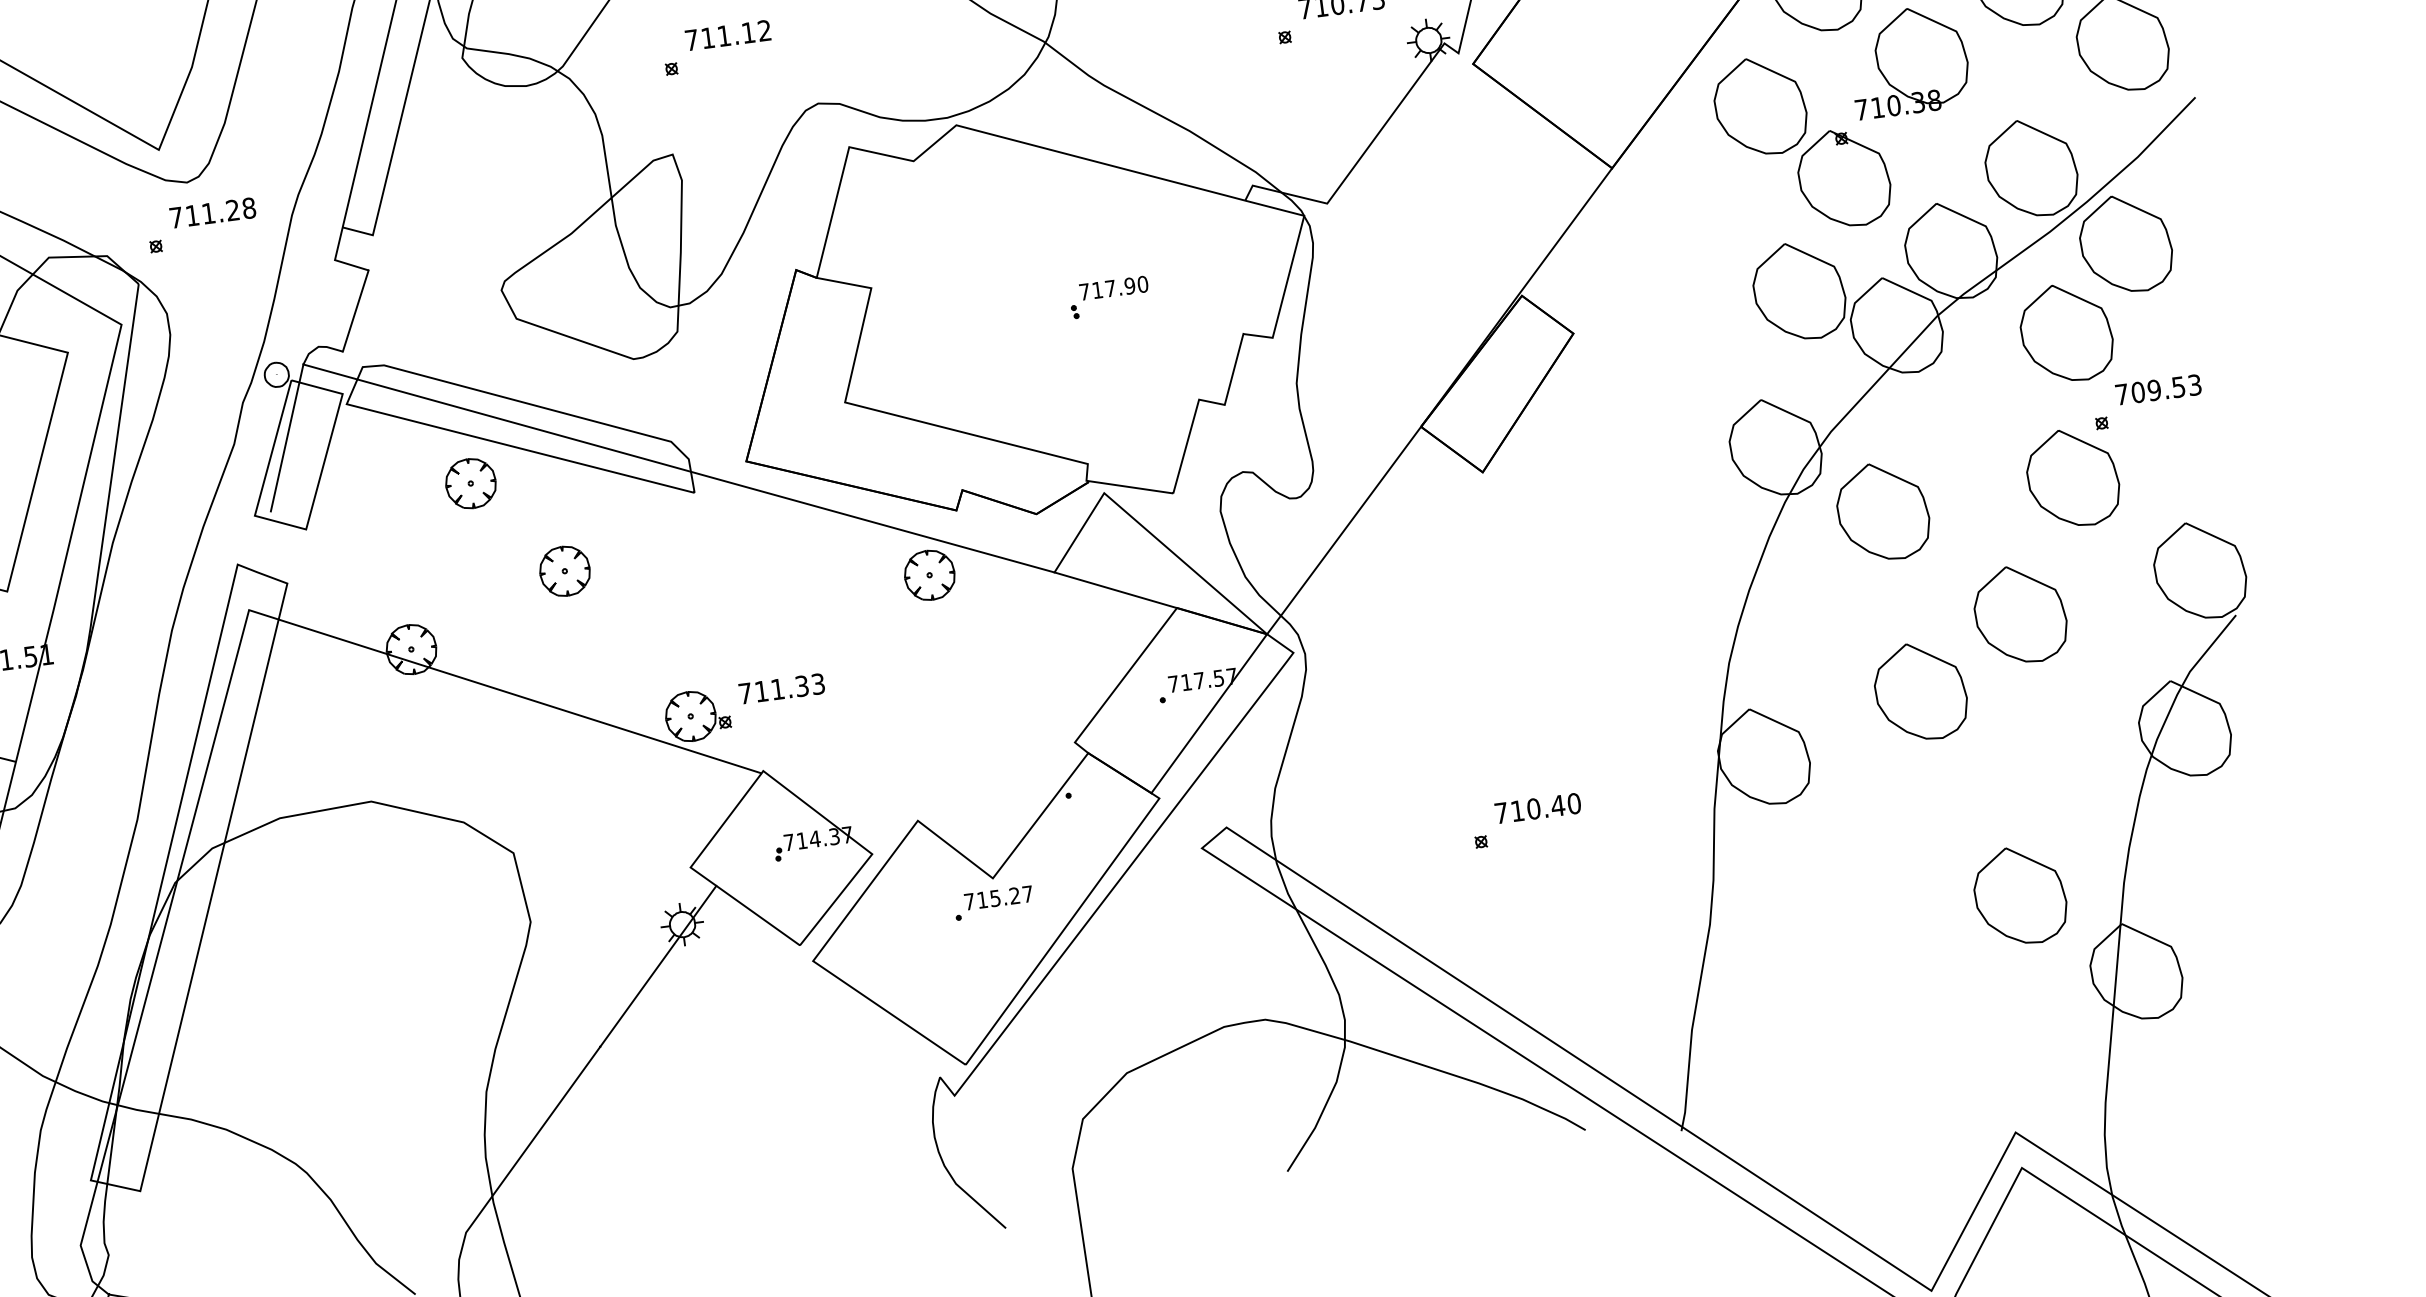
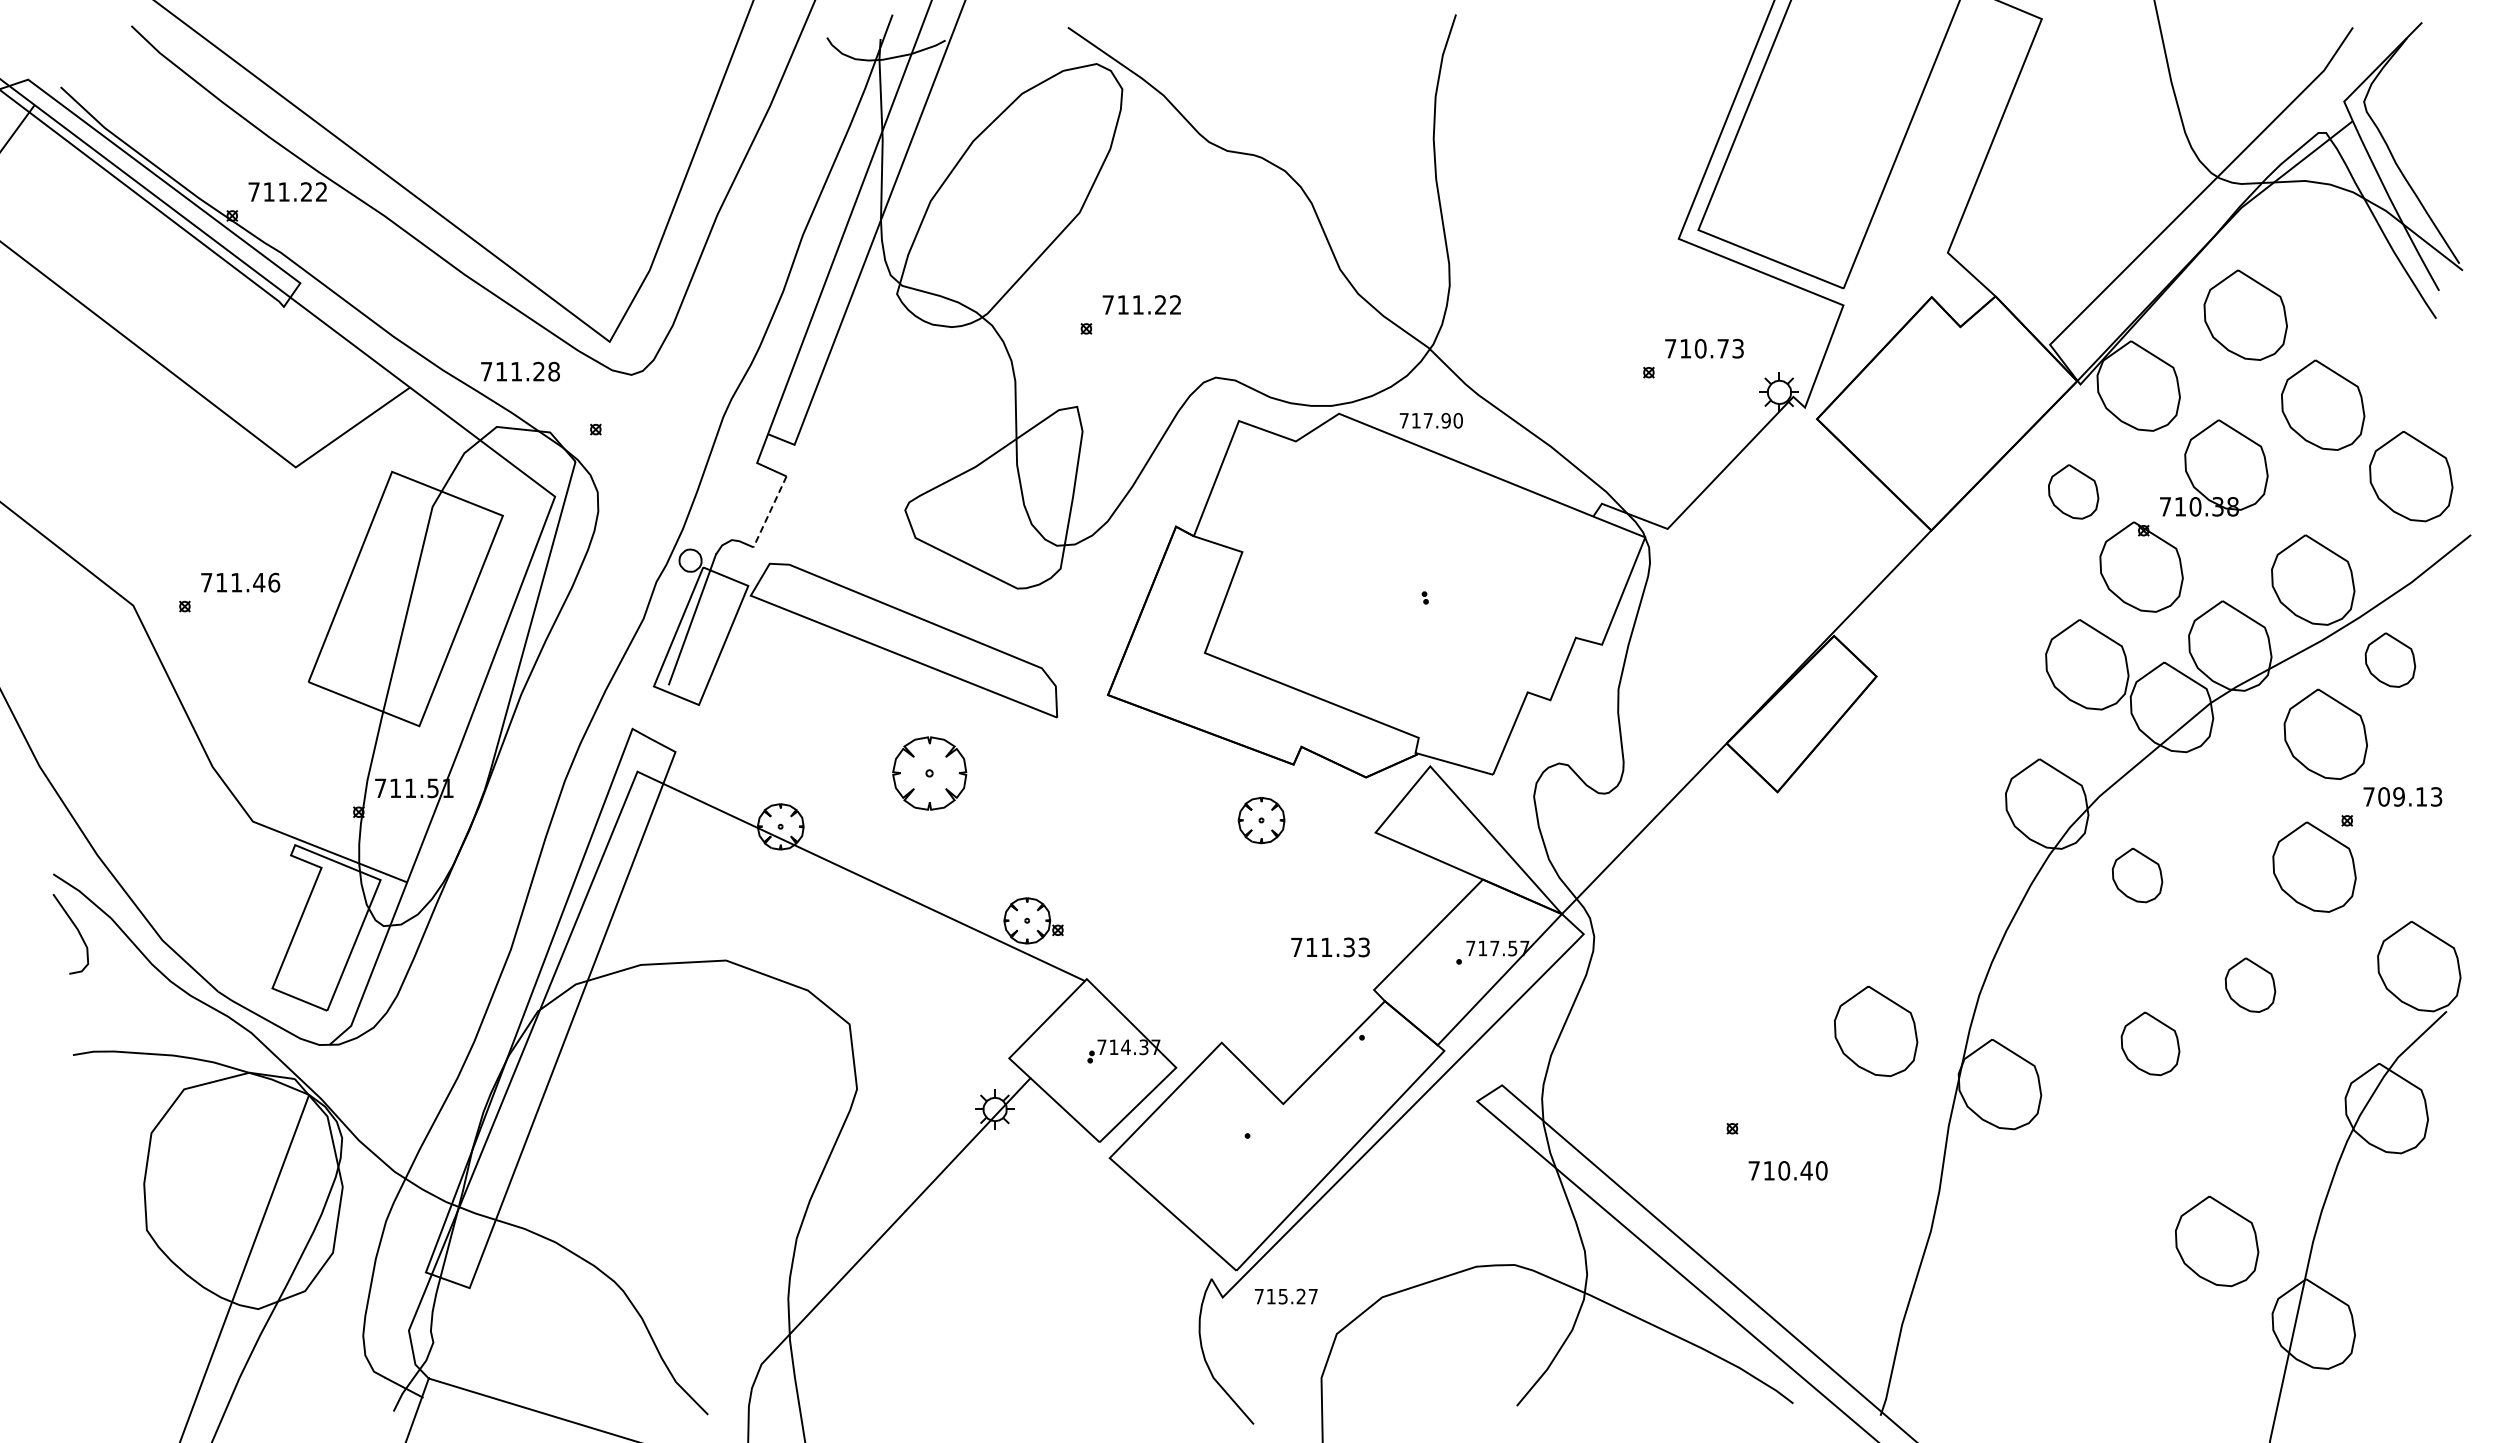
text: (748, 32) -> (1160, 304), 711.12 -> 711.22
part: (1760, 106) -> (2073, 491), size x0.6
text: (212, 212) -> (520, 371), moved
part: (2125, 243) -> (2390, 659), size x0.6
text: (1112, 288) -> (1430, 420), moved
line: (355, 311) -> (769, 512), solid -> dashed
text: (2178, 386) -> (2421, 796), 709.53 -> 709.13
line: (678, 468) -> (1045, 693), removed
part: (470, 483) -> (854, 682), removed
part: (1883, 511) -> (2137, 875), size x0.6
part: (564, 571) -> (929, 773), size x1.6
part: (2020, 613) -> (2250, 984), size x0.6
text: (781, 688) -> (1330, 947), moved
part: (1920, 691) -> (2150, 1043), size x0.7
part: (1623, 716) -> (1876, 1031), added
text: (1537, 808) -> (1787, 1170), moved
text: (997, 897) -> (1285, 1296), moved

